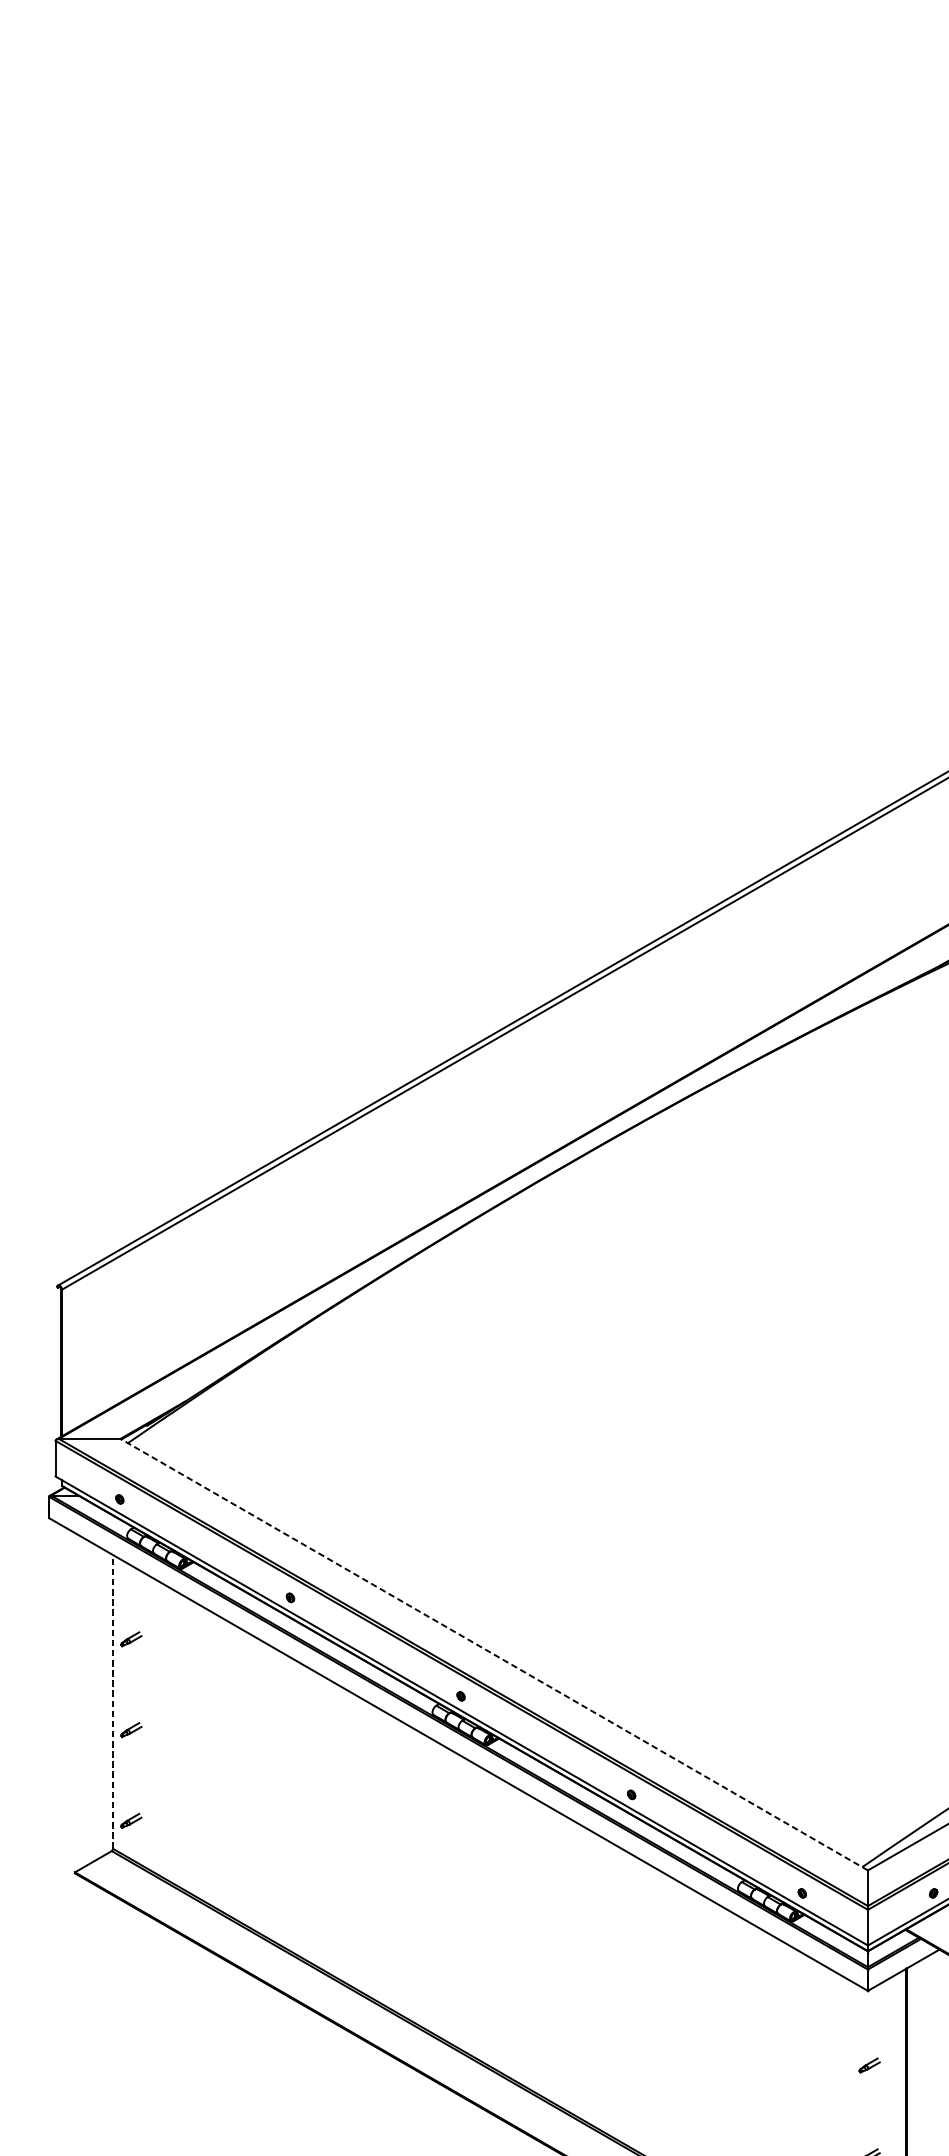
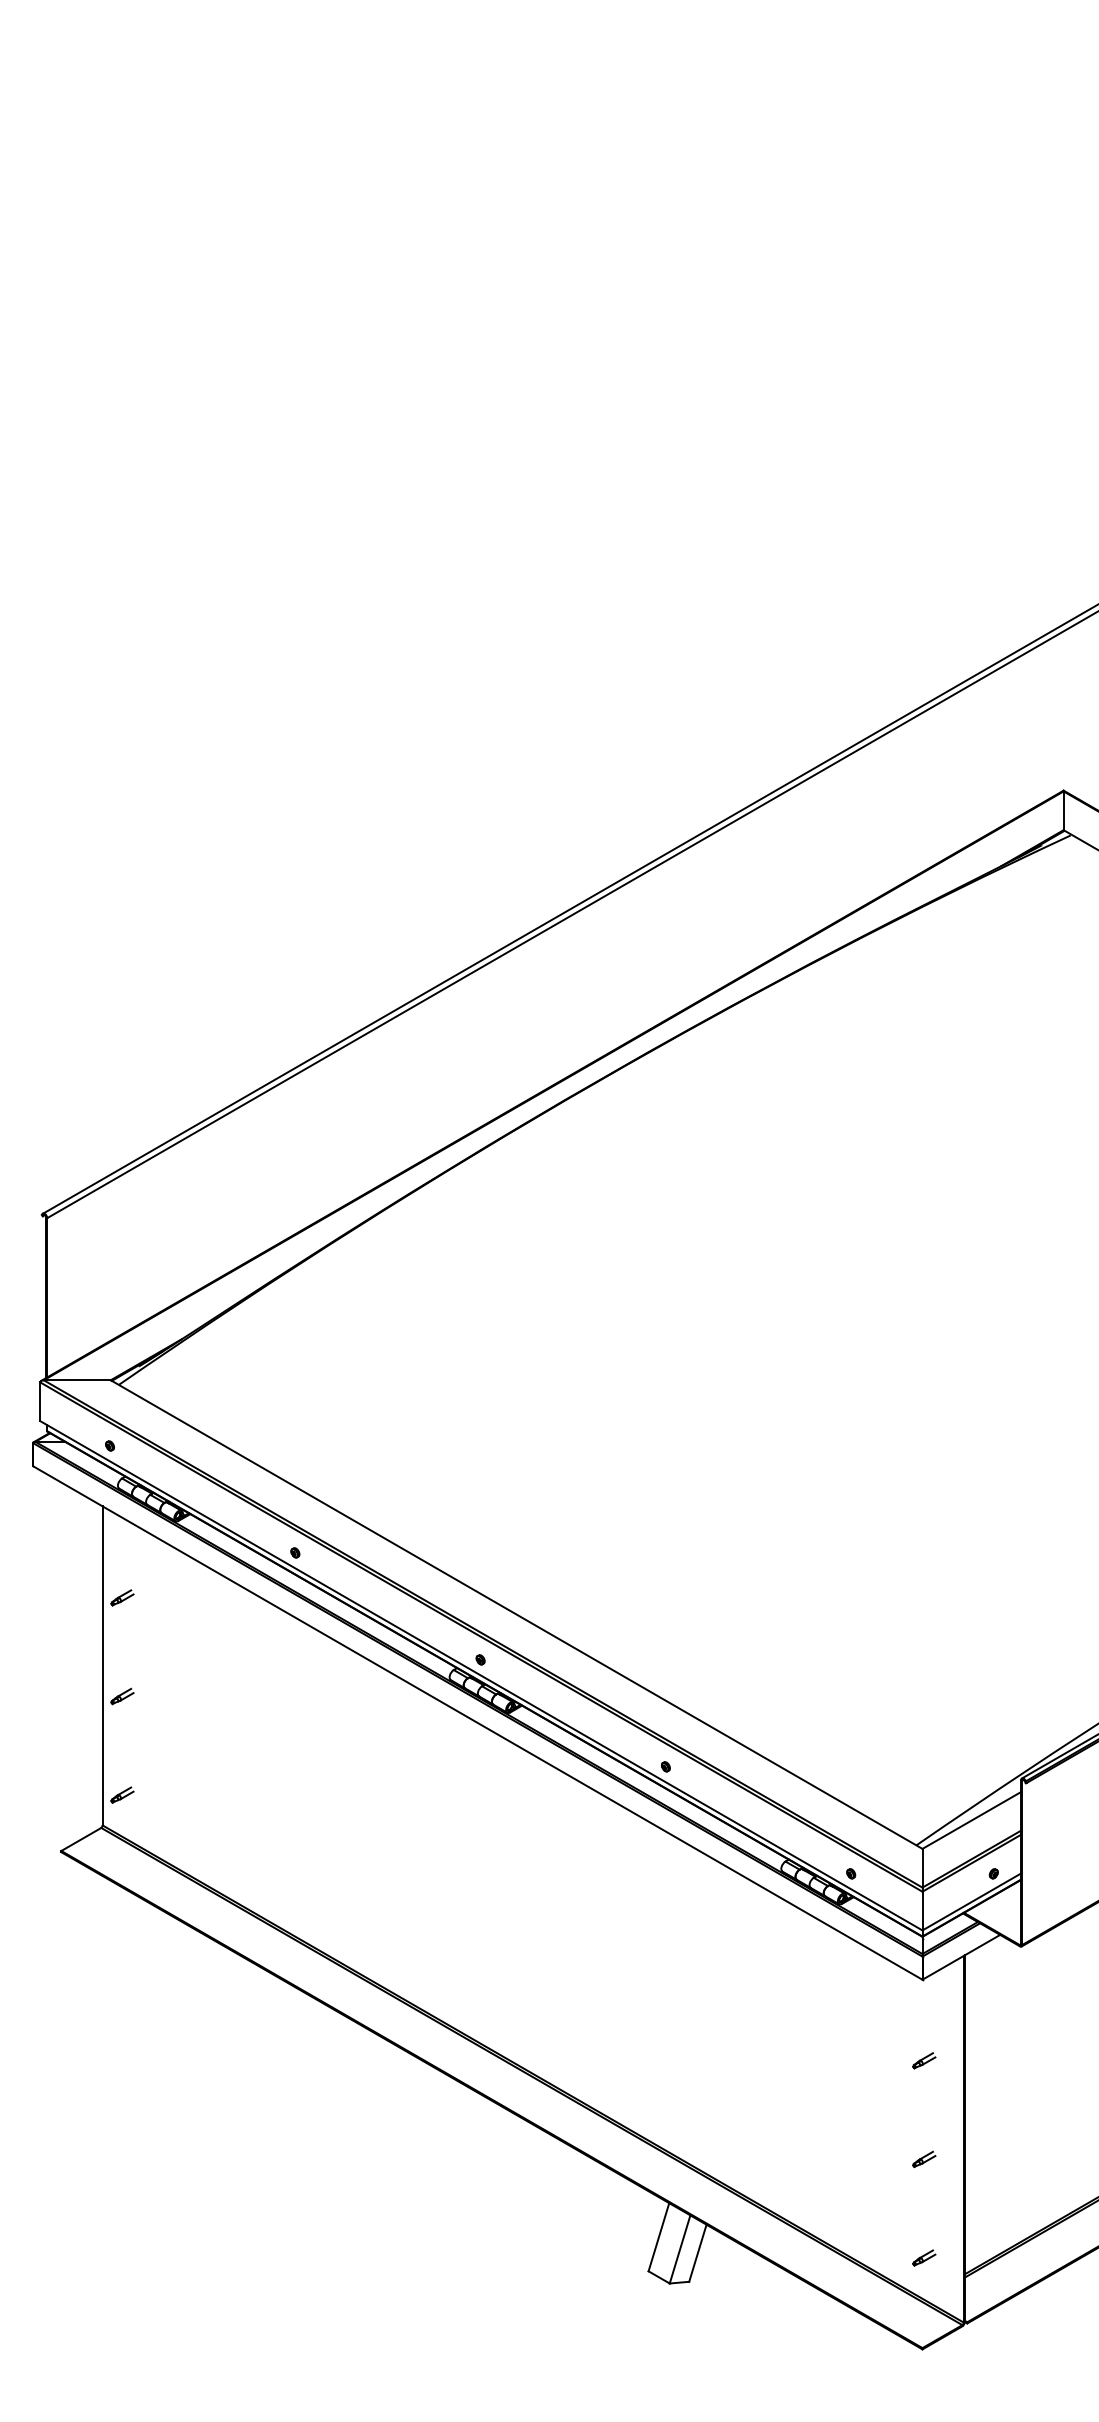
line: (494, 1654) -> (516, 1614), dashed -> solid
line: (112, 1701) -> (102, 1665), dashed -> solid

